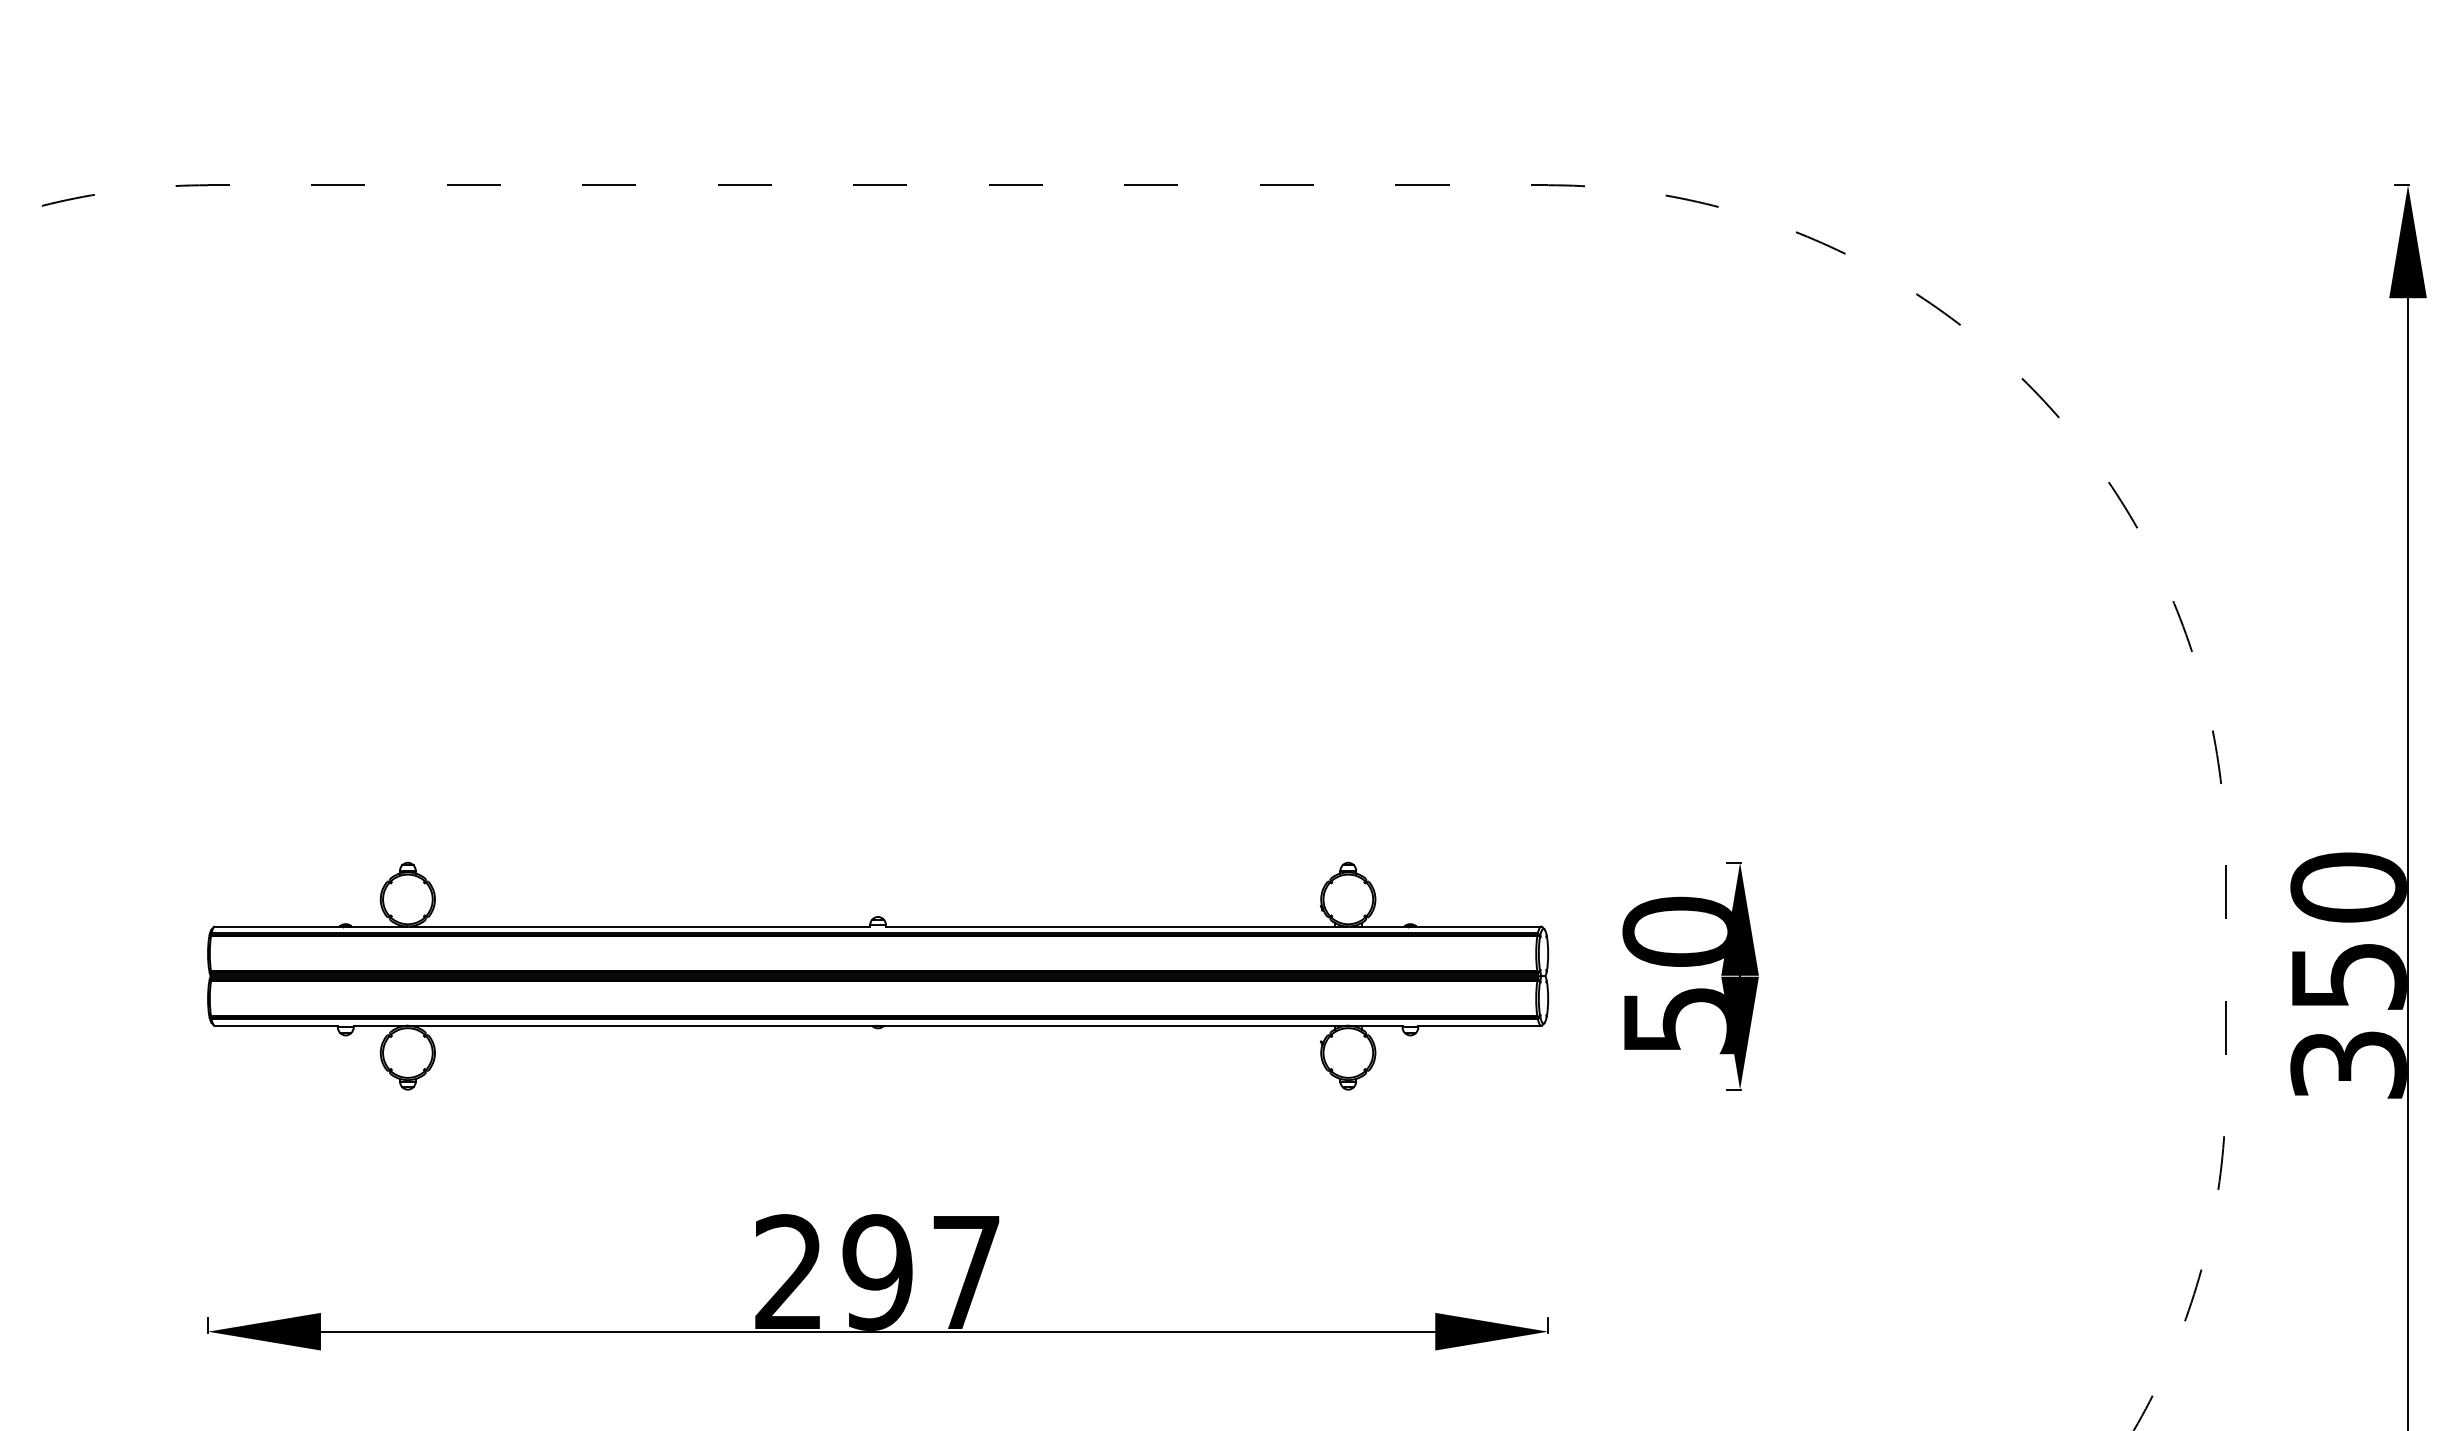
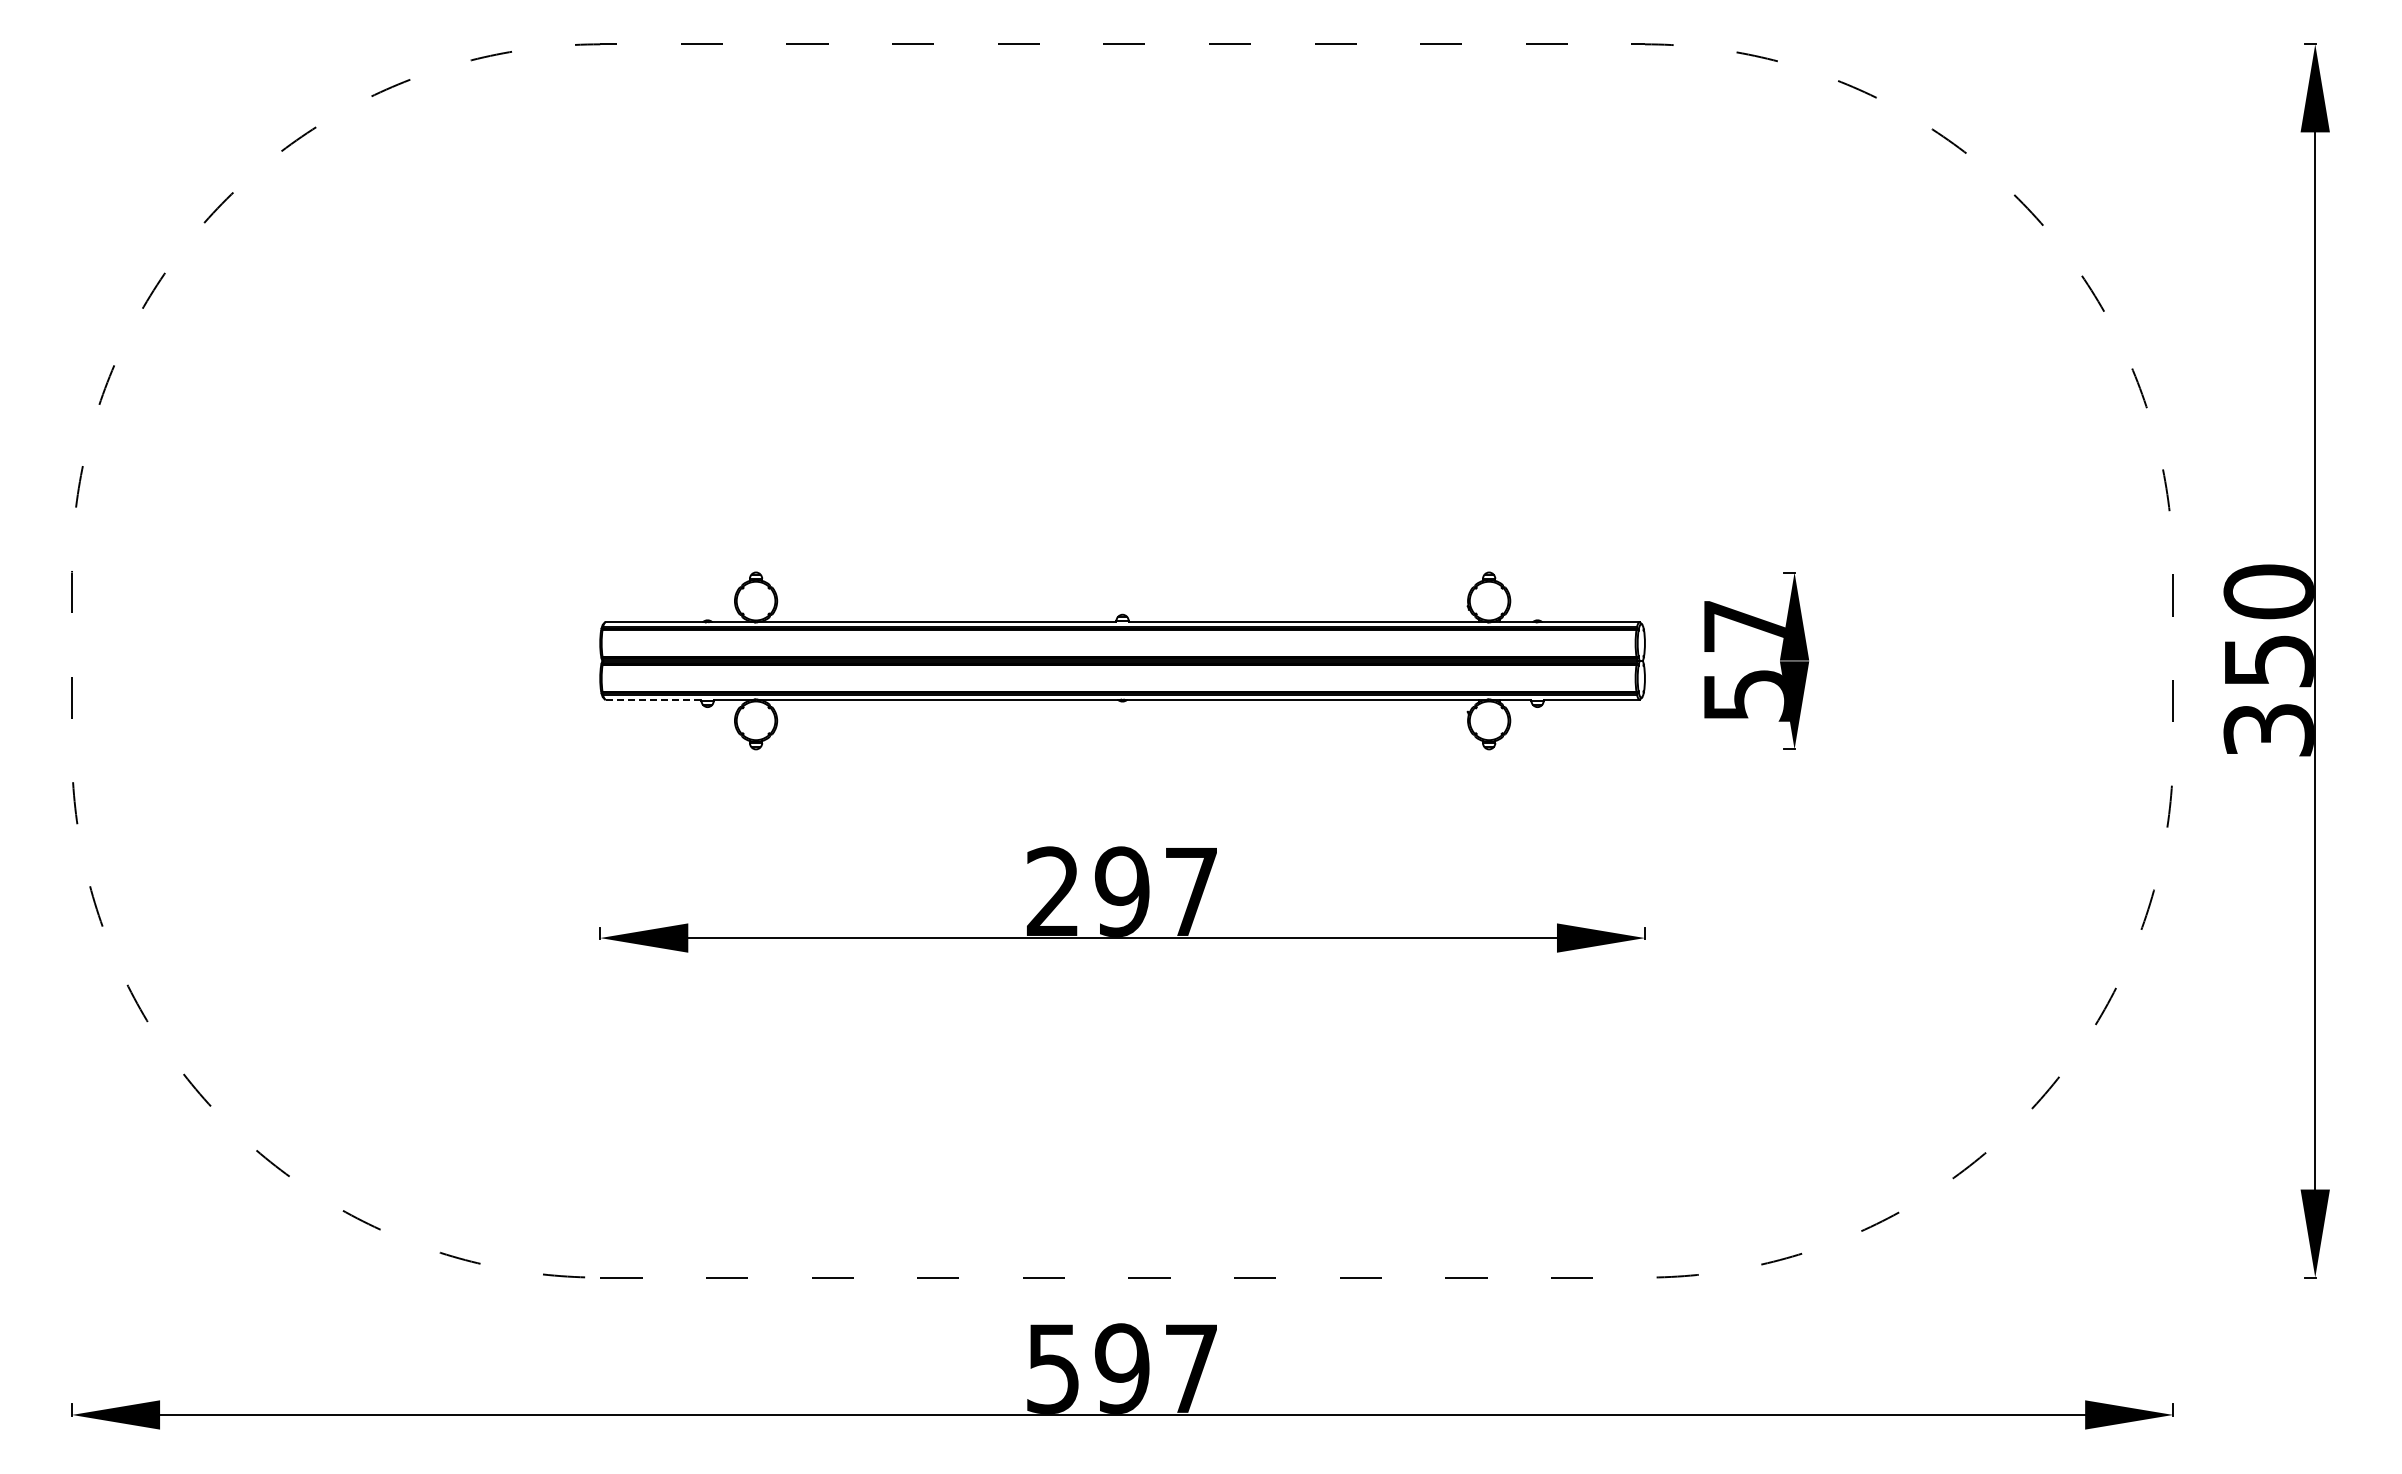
text: (1675, 932) -> (1744, 626), 50 -> 57
line: (276, 1025) -> (653, 699), solid -> dashed

